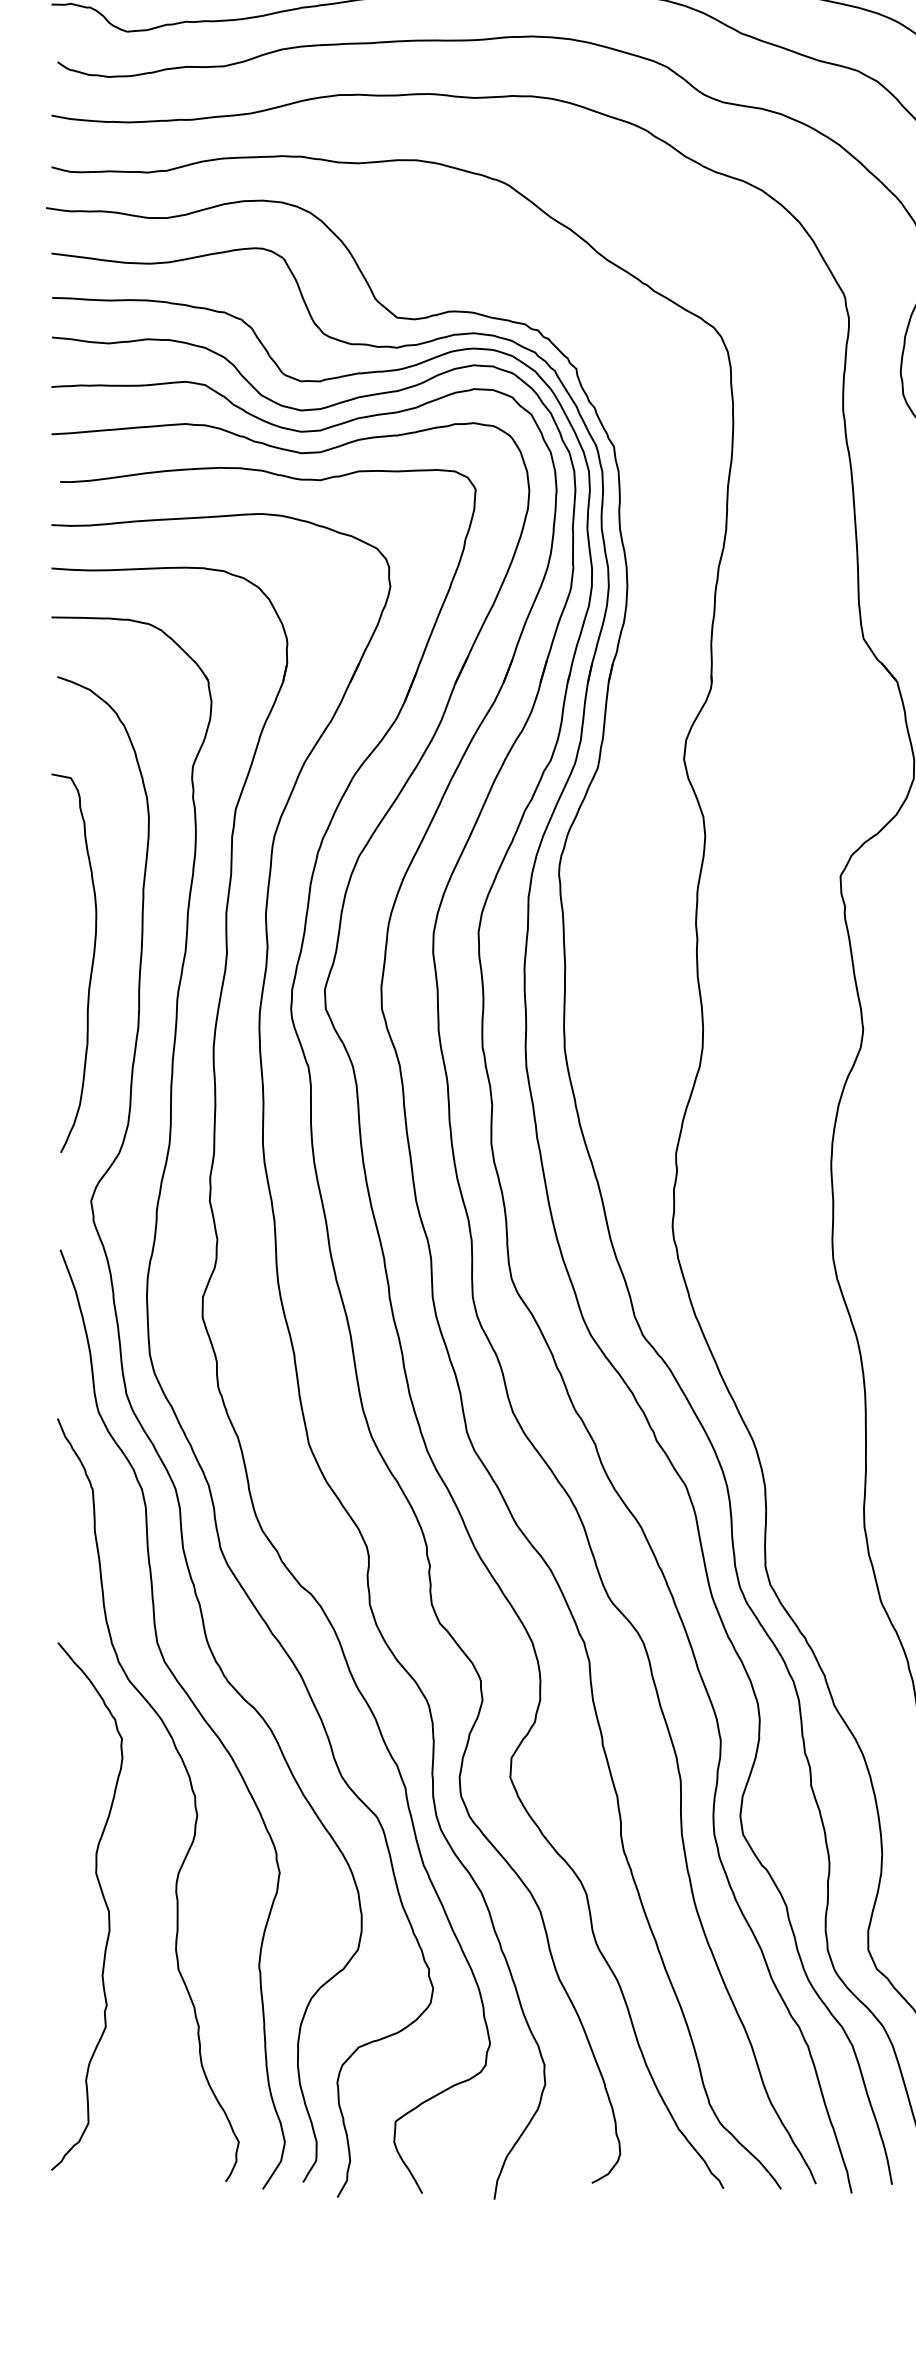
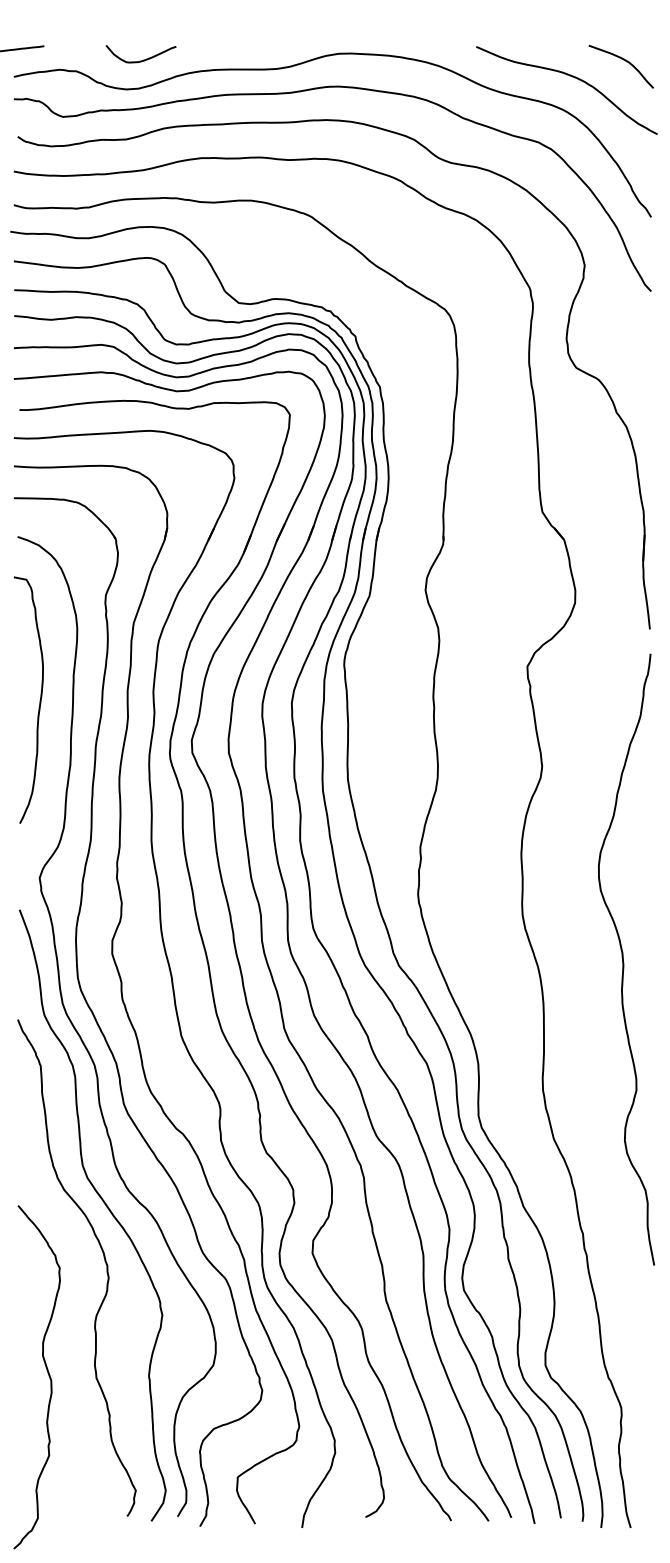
curve: (90, 963) -> (39, 700), moved
curve: (103, 1900) -> (47, 1373), moved

